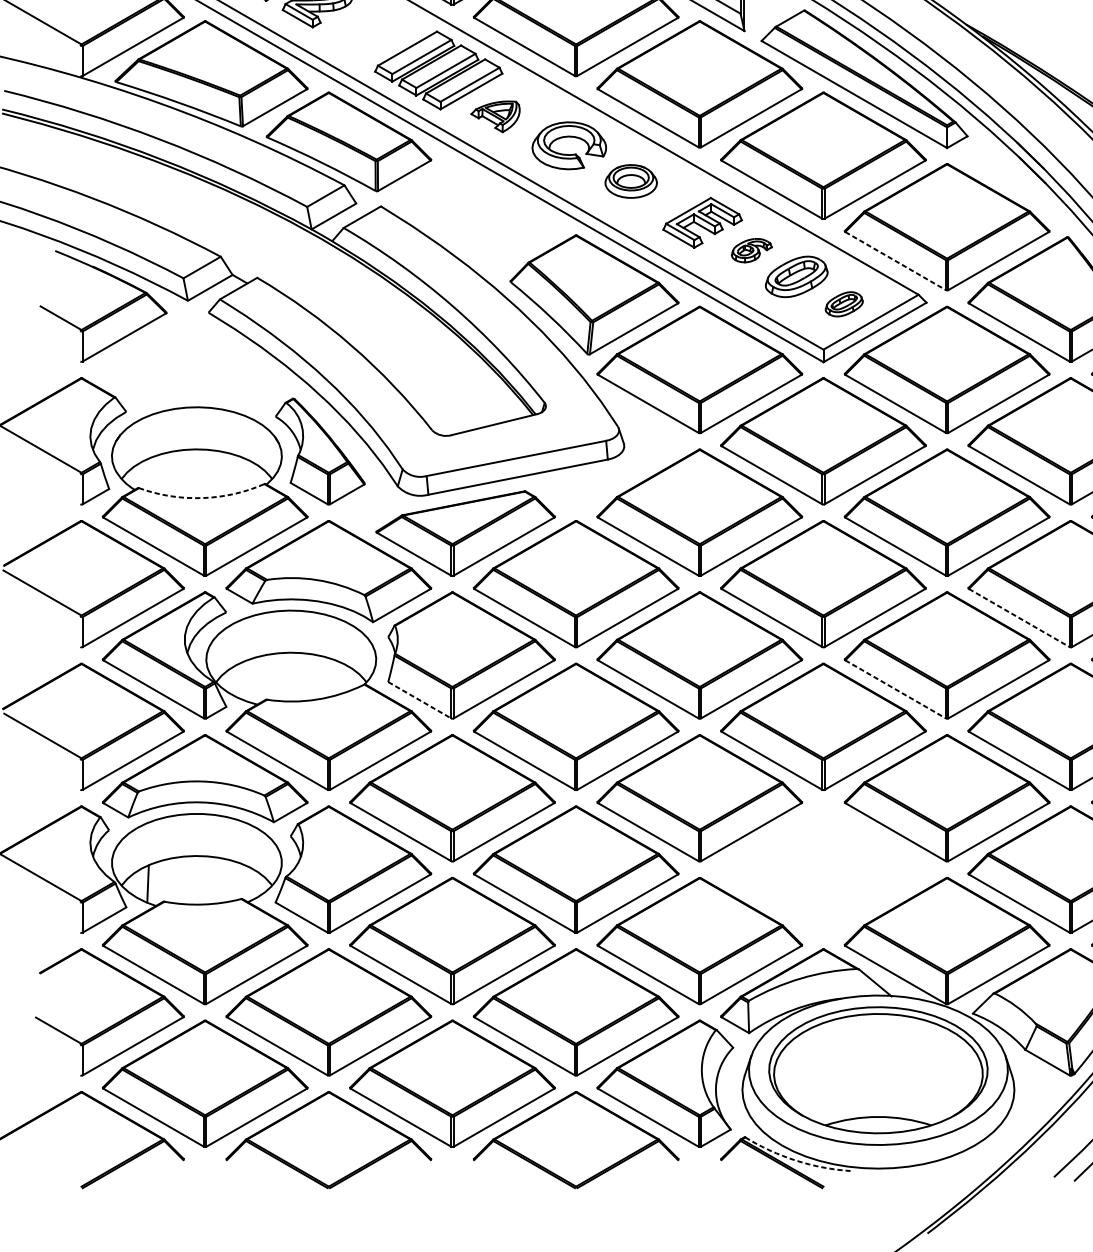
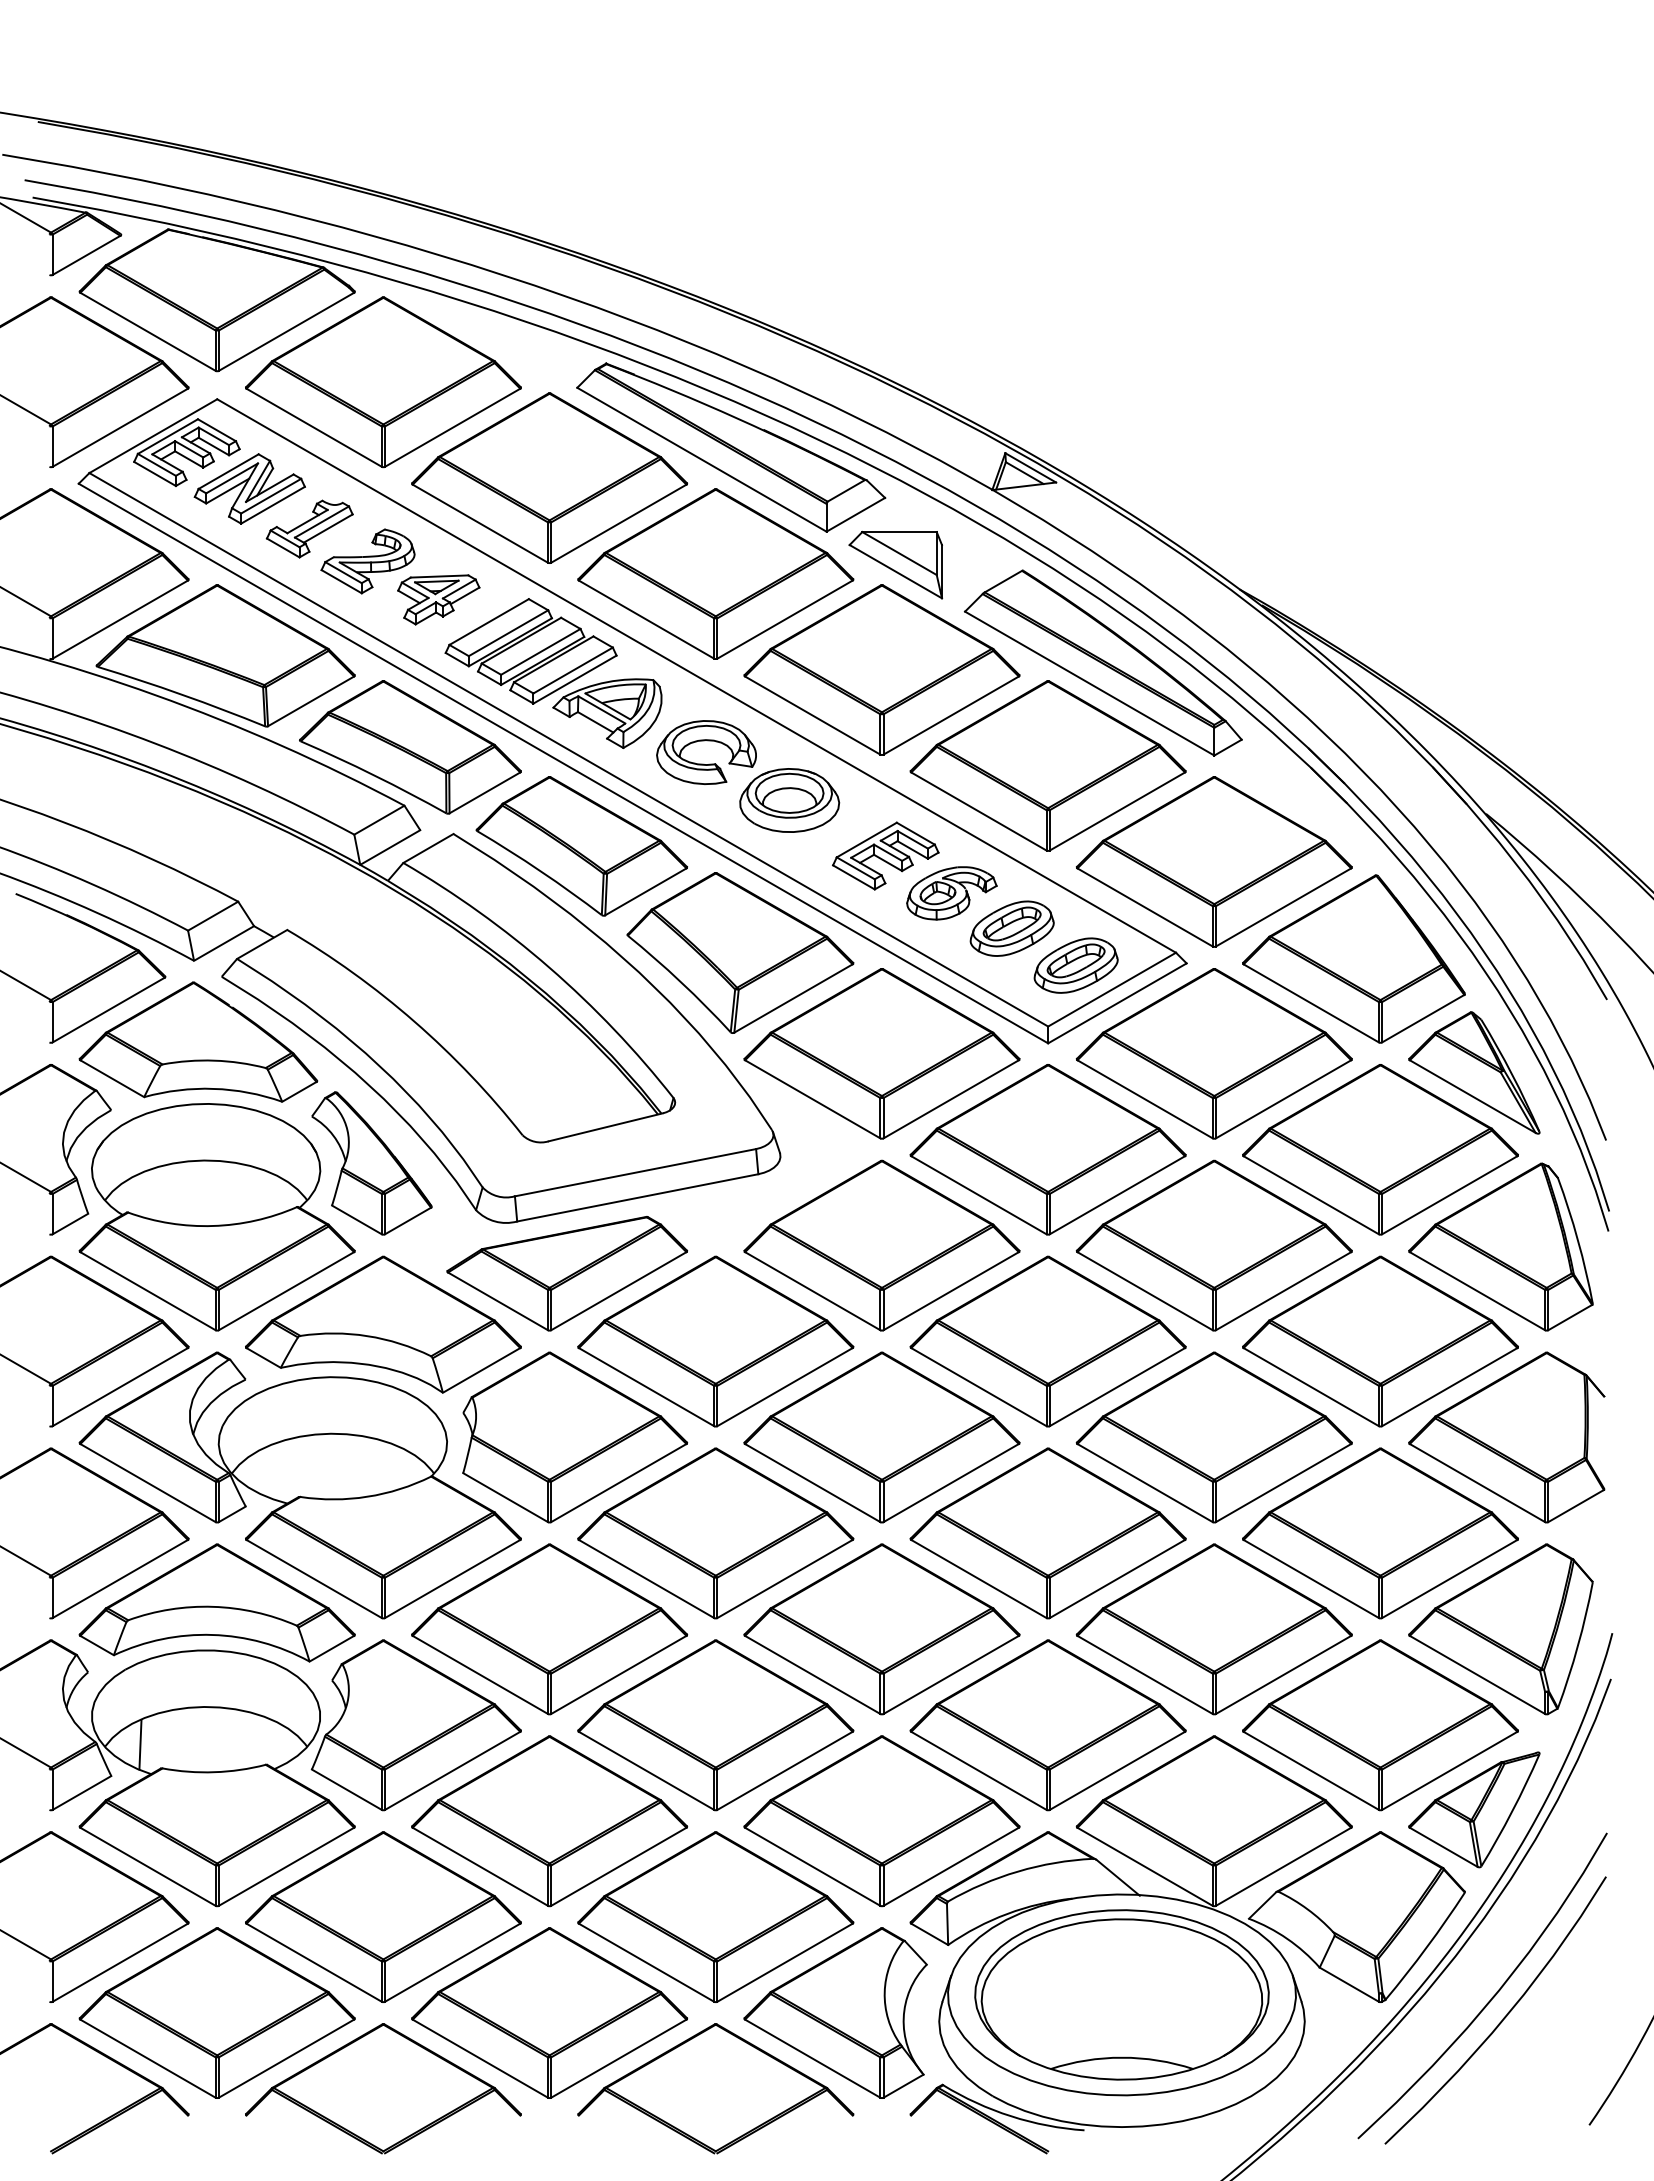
part: (369, 31) -> (438, 599), added
part: (495, 116) -> (607, 713), size x1.67
part: (631, 181) -> (789, 800), size x1.43
part: (476, 215) -> (581, 846), added
part: (751, 250) -> (951, 893), size x1.67
line: (895, 261) -> (1145, 907), dashed -> solid
part: (843, 304) -> (1075, 965), size x1.67
part: (191, 360) -> (198, 1041), added
arc: (202, 498) -> (213, 1226), dashed -> solid
line: (1019, 618) -> (1311, 1387), dashed -> solid
line: (895, 689) -> (1145, 1483), dashed -> solid
line: (419, 700) -> (505, 1497), dashed -> solid
part: (822, 869) -> (1047, 1725), added
arc: (796, 1160) -> (1011, 2116), dashed -> solid

